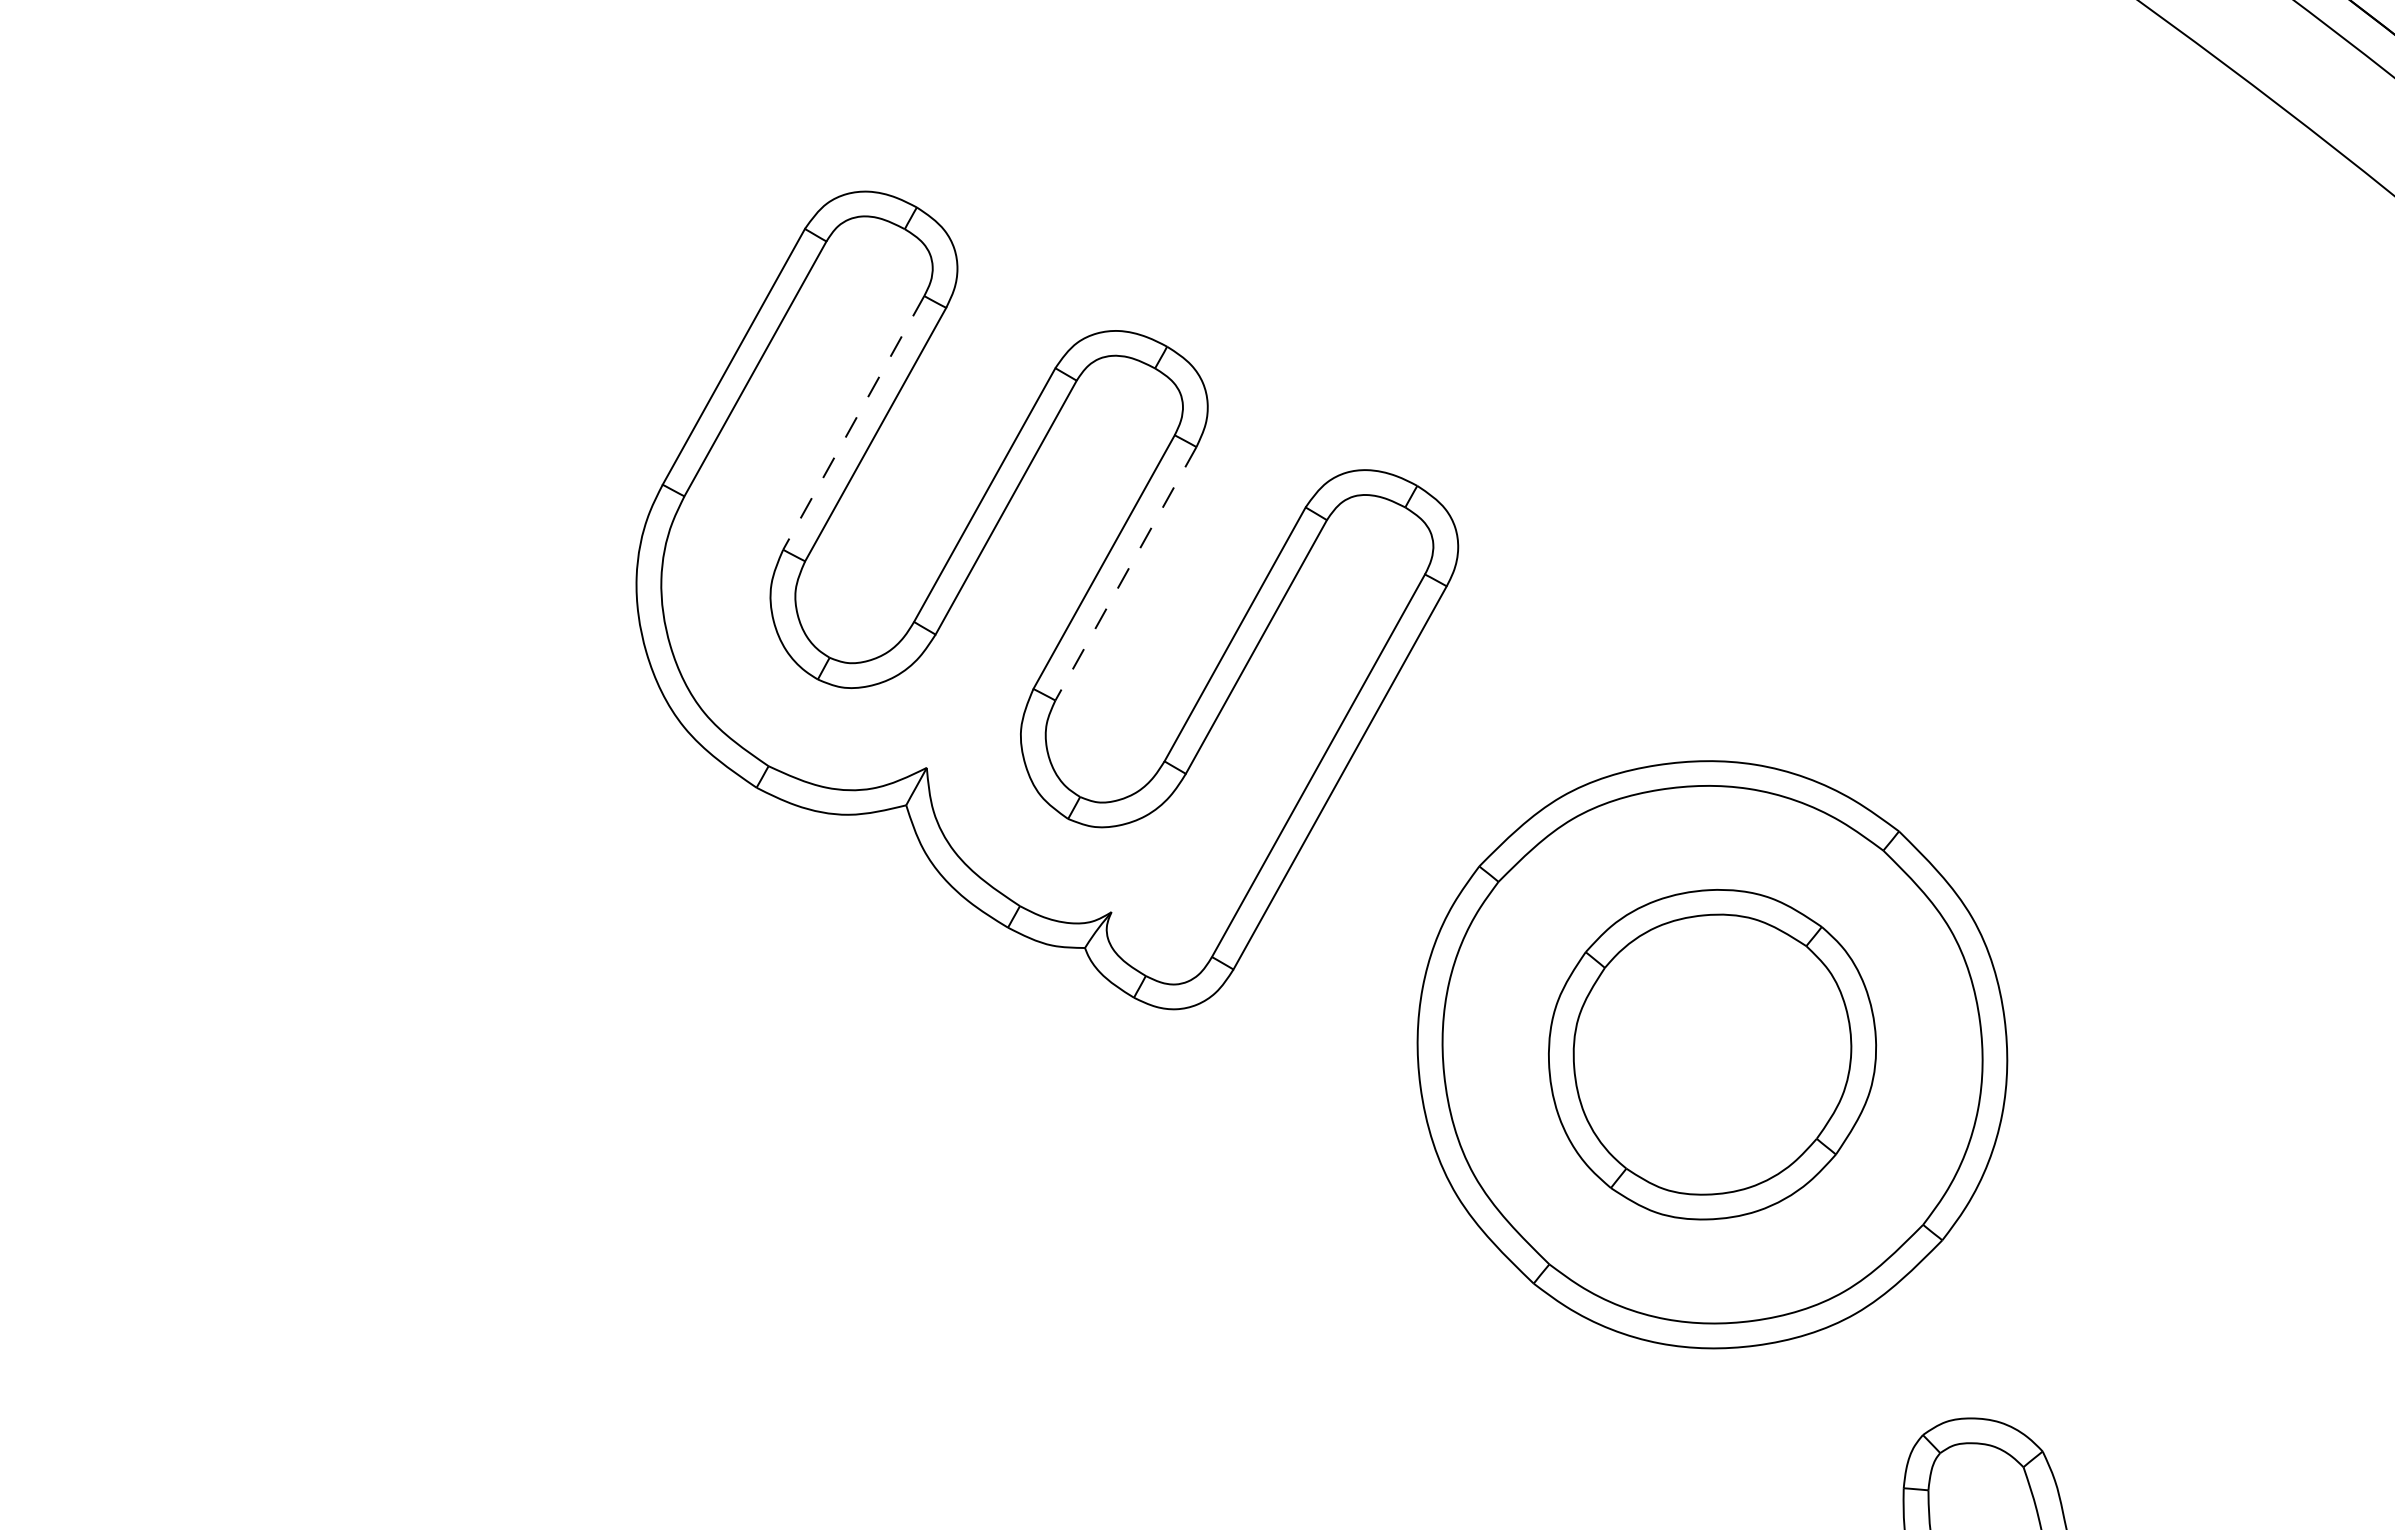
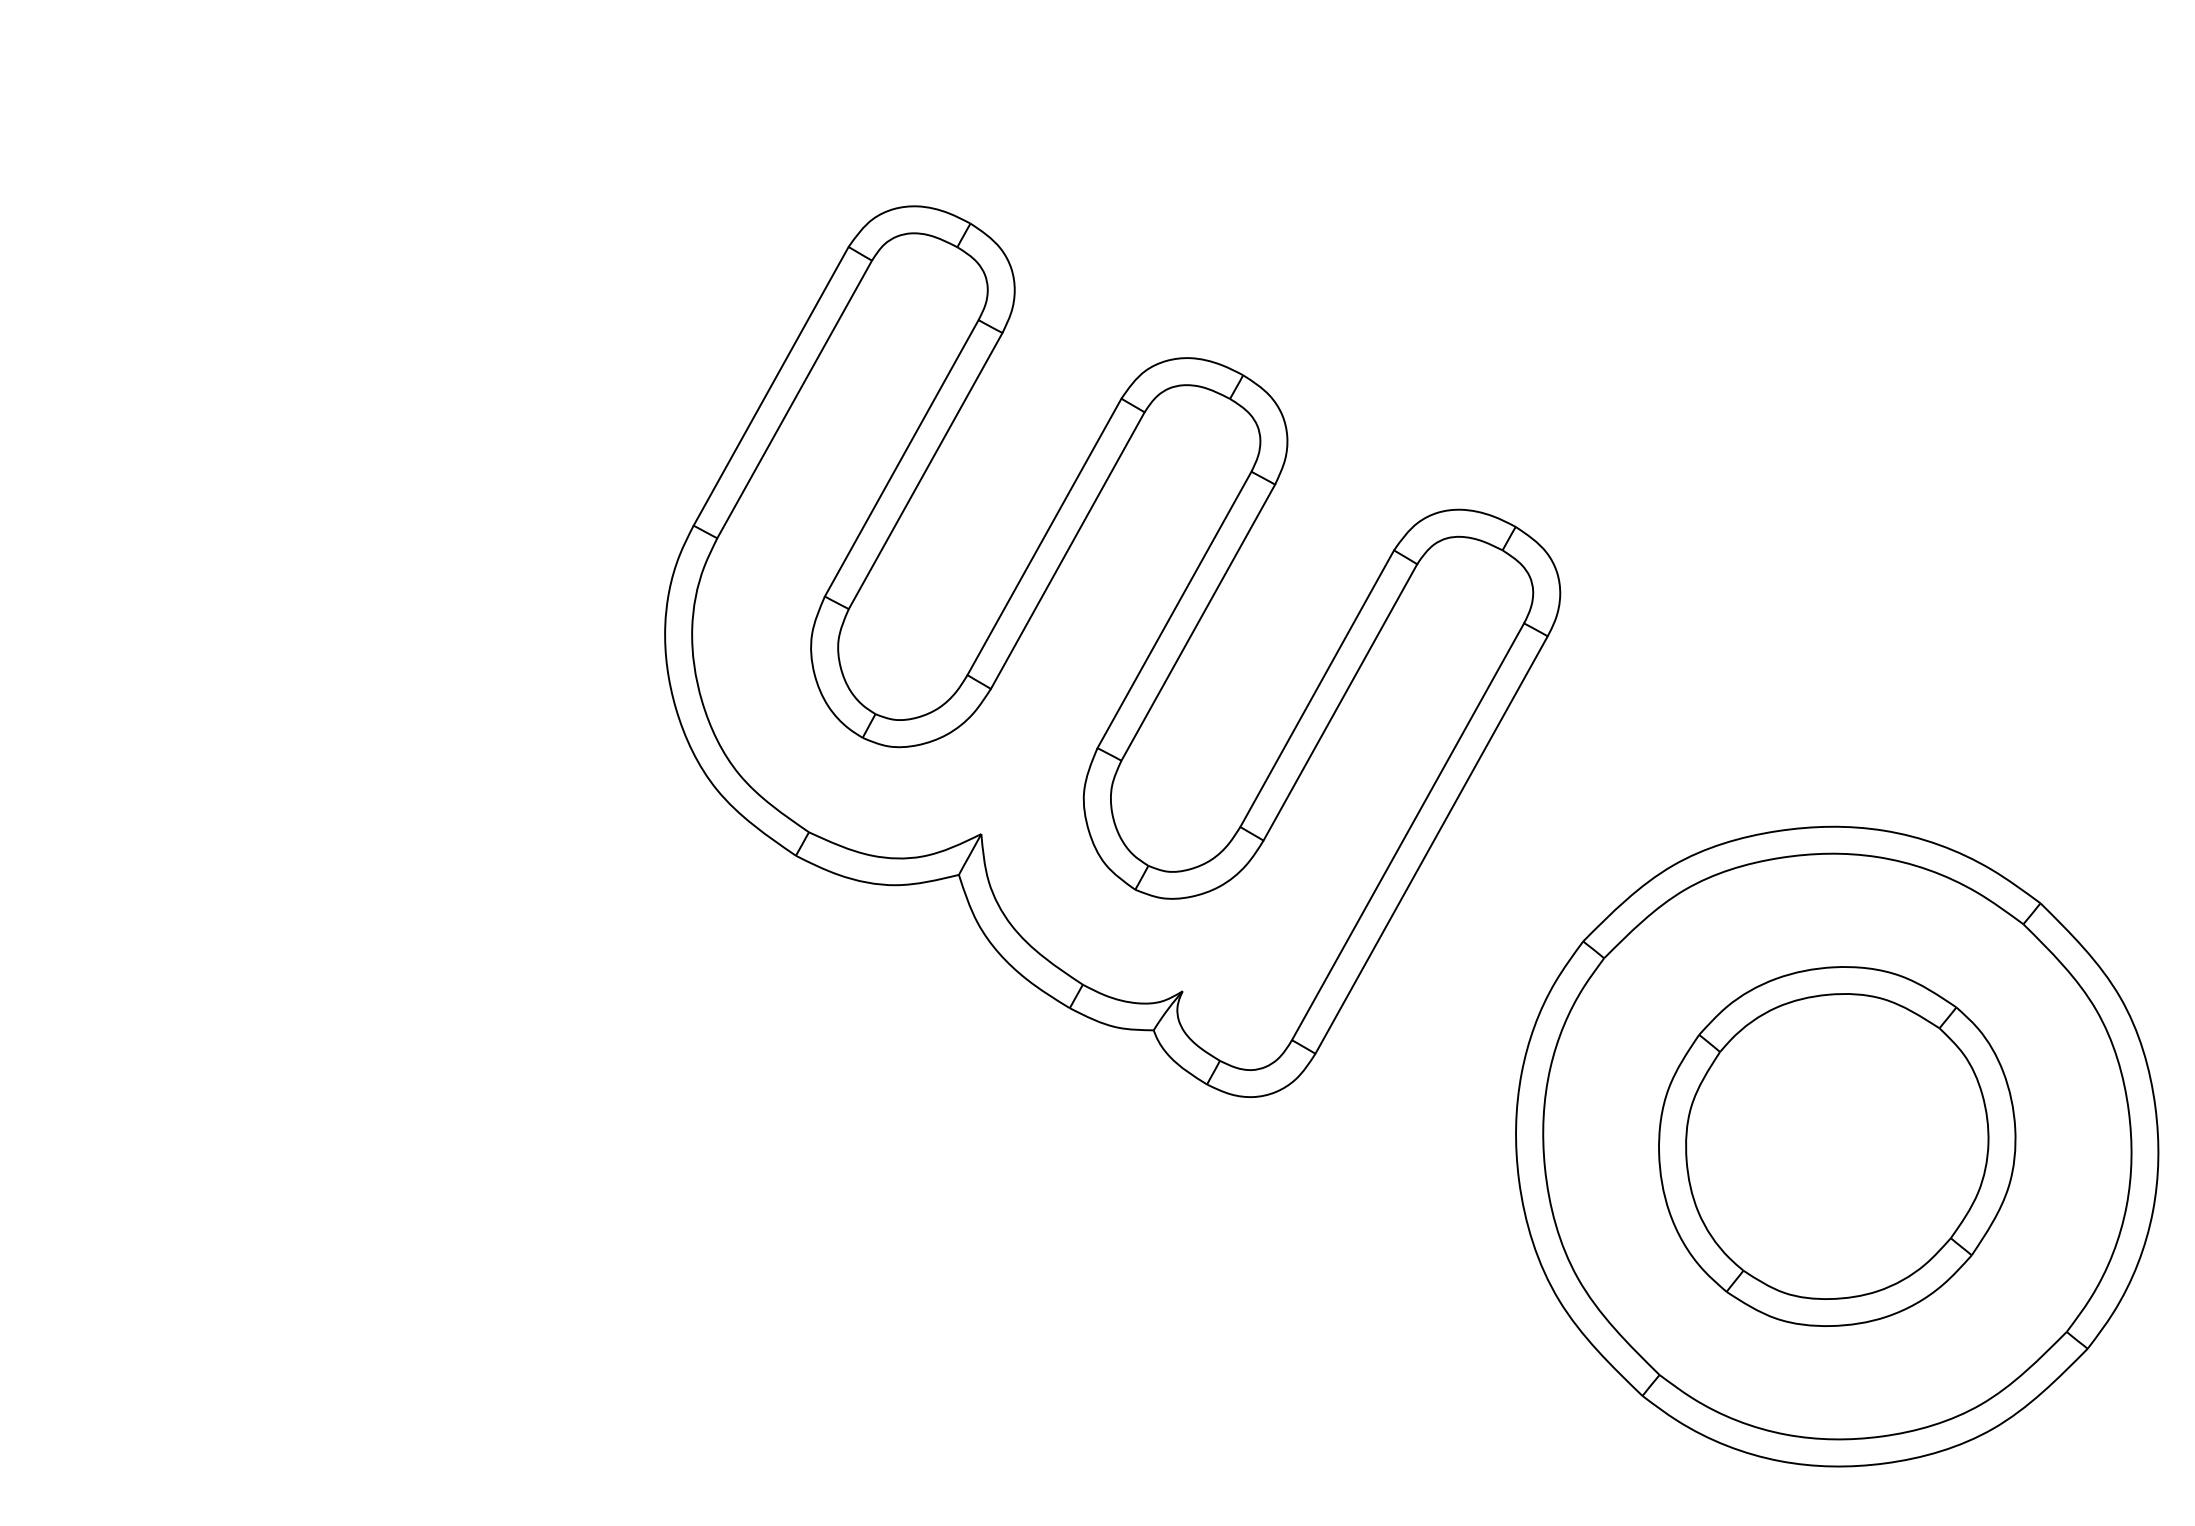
line: (853, 423) -> (901, 458), dashed -> solid
line: (1125, 574) -> (1197, 623), dashed -> solid

